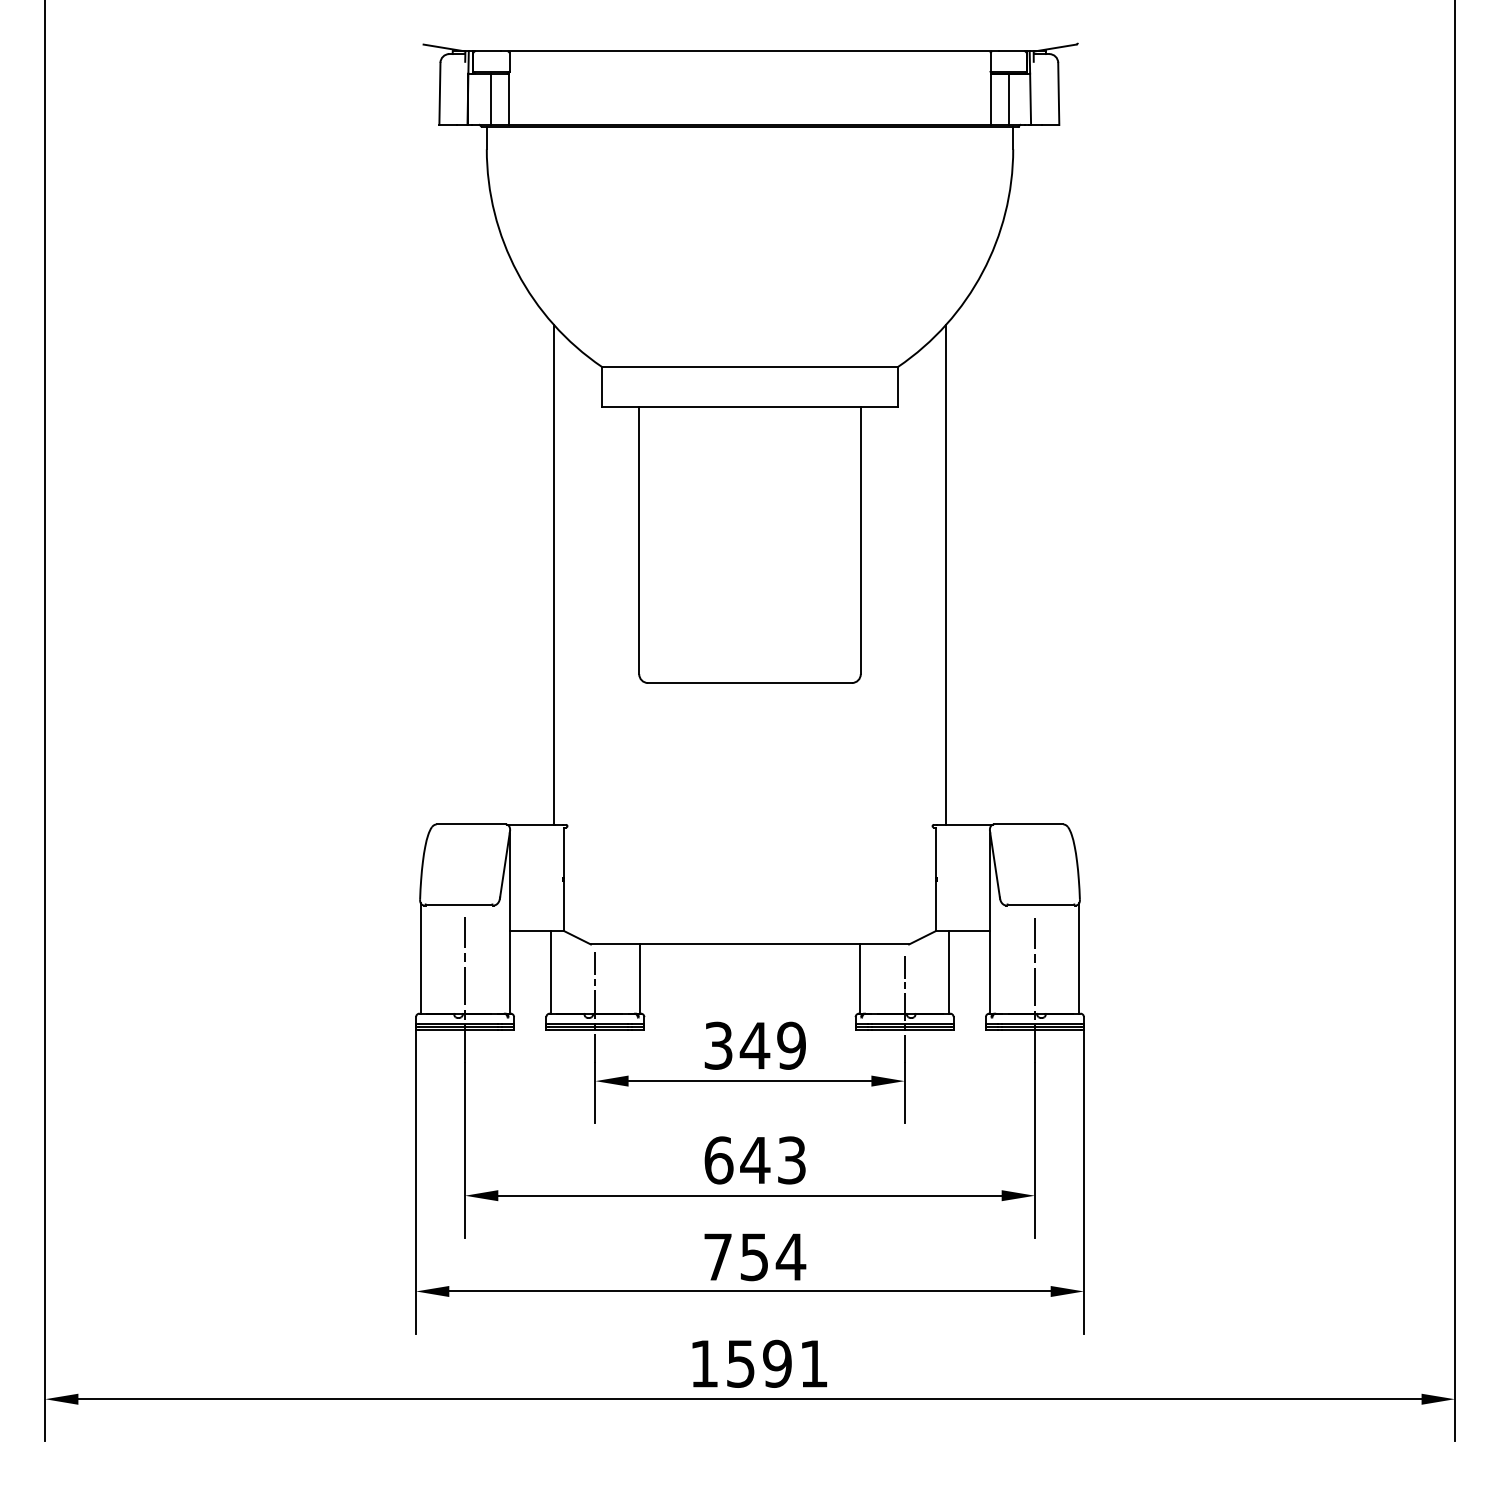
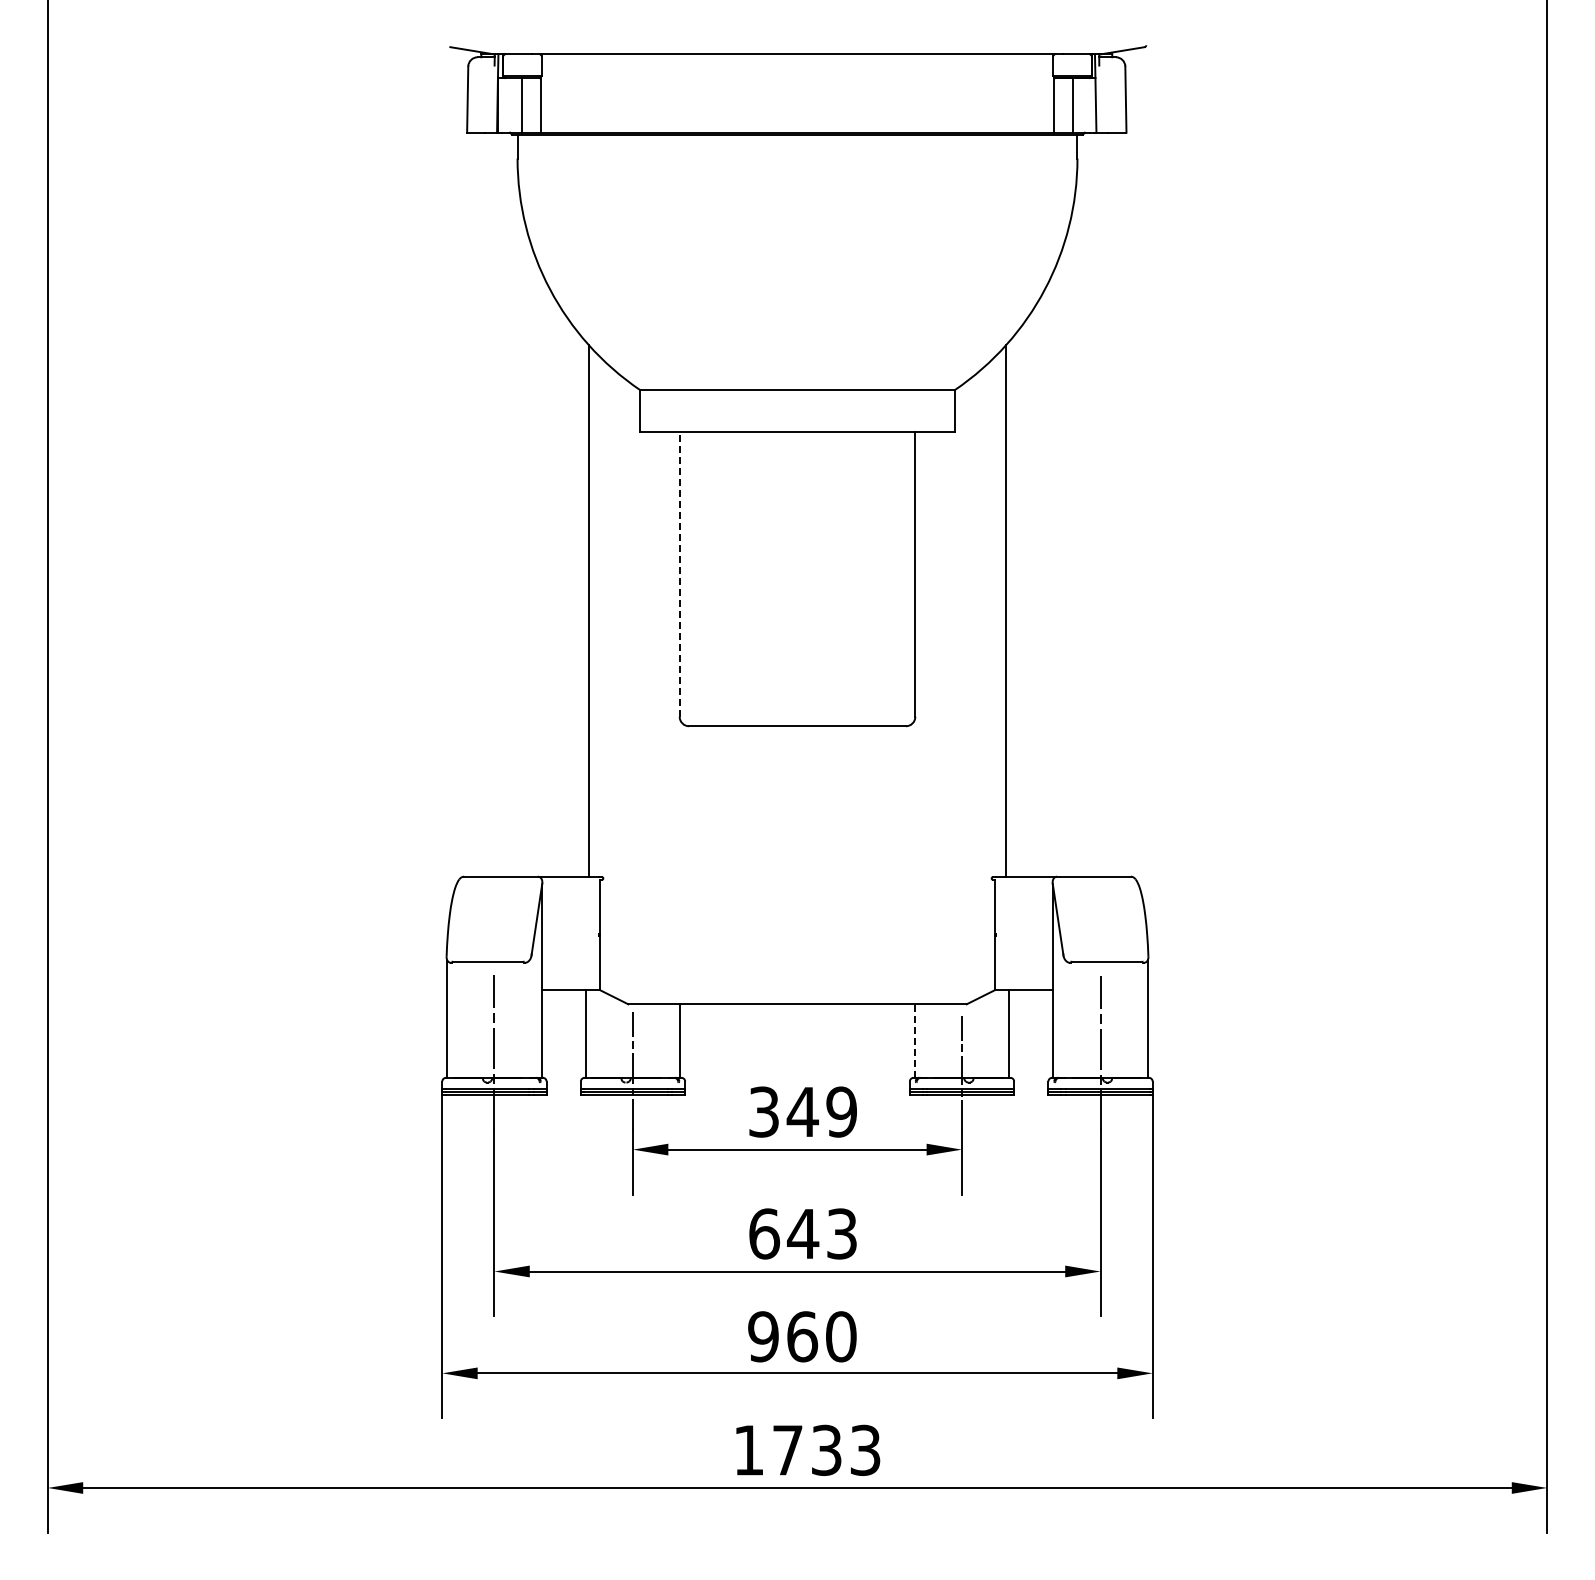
line: (639, 540) -> (679, 574), solid -> dashed
line: (860, 979) -> (914, 1041), solid -> dashed
text: (754, 1256) -> (802, 1336), 754 -> 960
text: (777, 1363) -> (826, 1449), 1591 -> 1733

